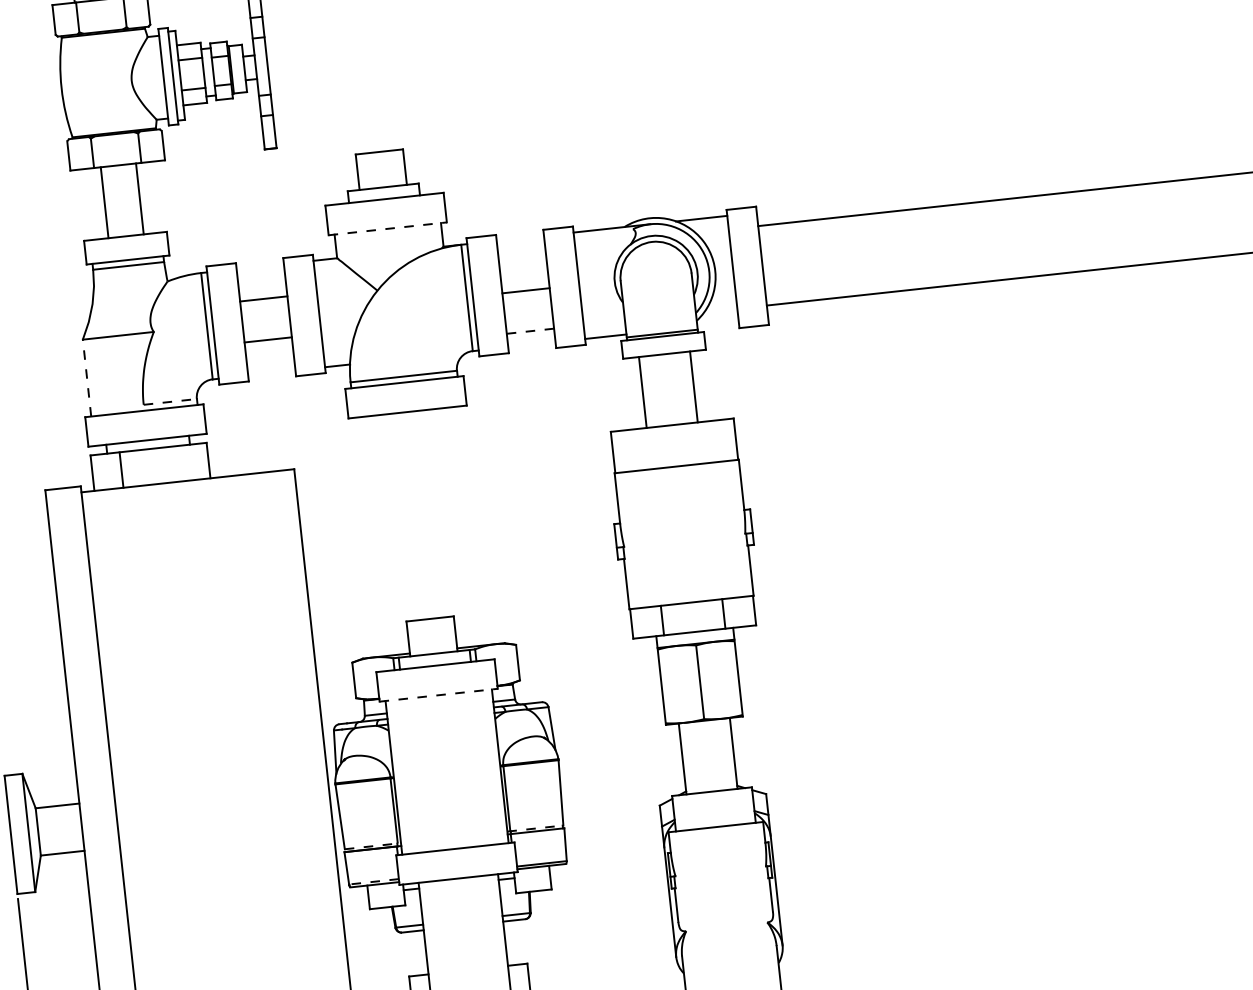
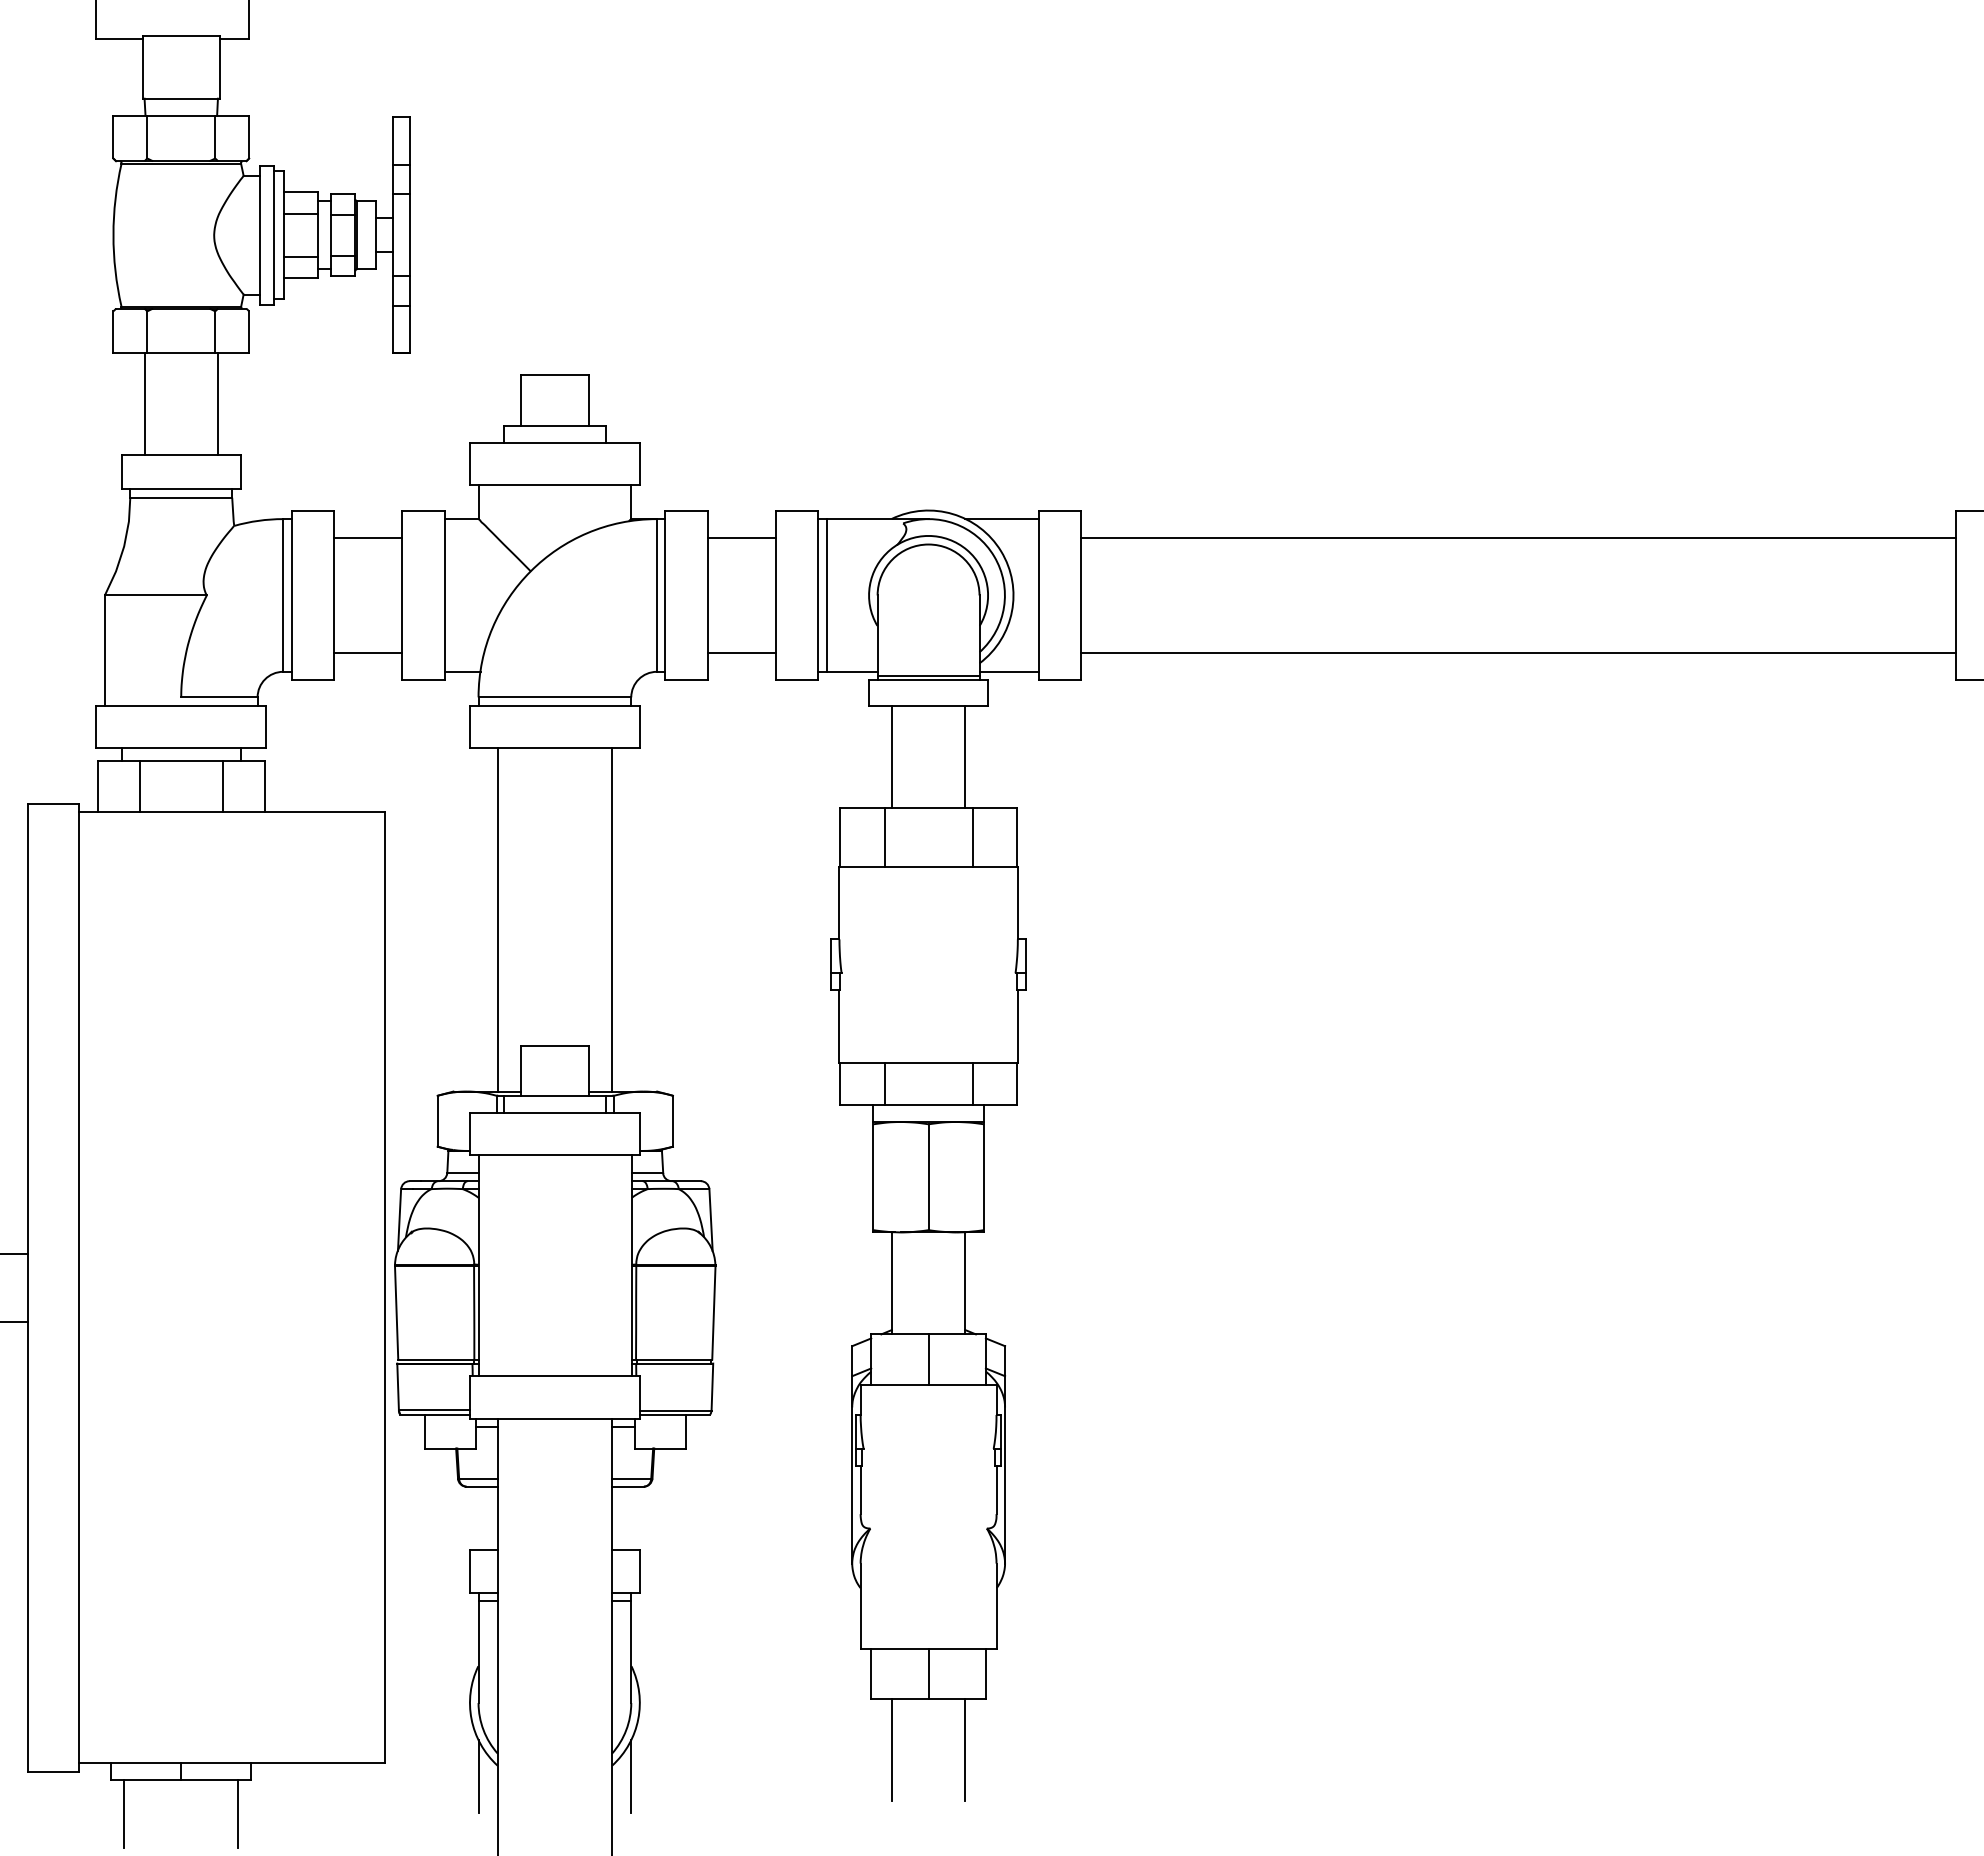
line: (139, 198) -> (144, 404), moved
line: (104, 202) -> (217, 404), moved
line: (387, 229) -> (554, 485), dashed -> solid
line: (585, 285) -> (826, 595), added
line: (525, 290) -> (741, 538), moved
line: (264, 298) -> (368, 652), moved
line: (718, 324) -> (1009, 671), added
line: (530, 331) -> (741, 652), dashed -> solid
line: (268, 339) -> (368, 538), moved
line: (86, 377) -> (104, 650), dashed -> solid
line: (171, 401) -> (220, 697), dashed -> solid
line: (705, 442) -> (972, 837), added
line: (643, 449) -> (884, 837), added
line: (179, 463) -> (222, 786), added
line: (459, 526) -> (611, 919), added
line: (380, 535) -> (497, 919), added
line: (438, 695) -> (555, 1155), dashed -> solid
line: (713, 809) -> (928, 1359), added
line: (535, 828) -> (672, 1359), dashed -> solid
line: (373, 846) -> (439, 1359), dashed -> solid
line: (373, 882) -> (434, 1410), dashed -> solid

